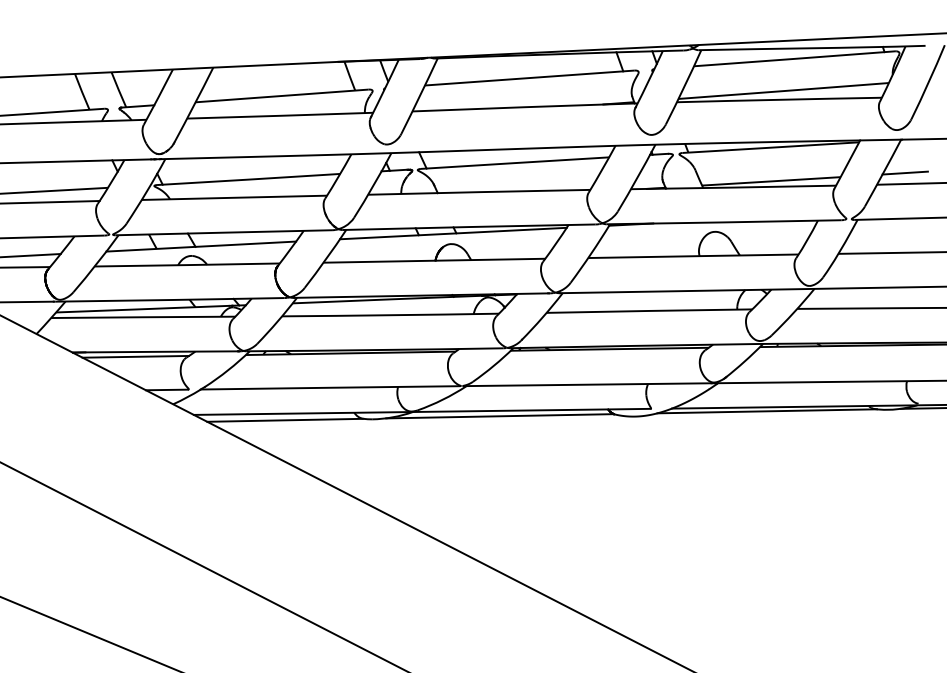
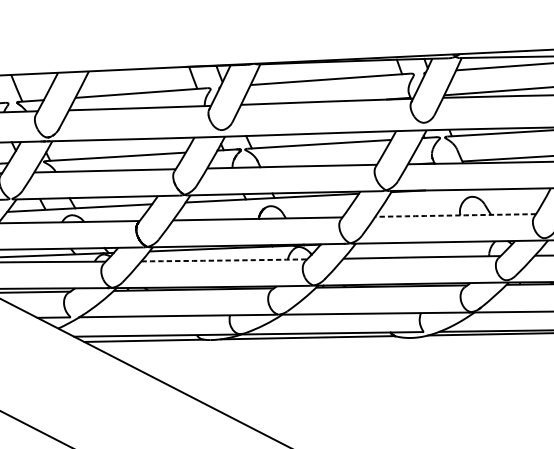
arc: (693, 256) -> (455, 215), solid -> dashed
arc: (390, 315) -> (224, 260), solid -> dashed

